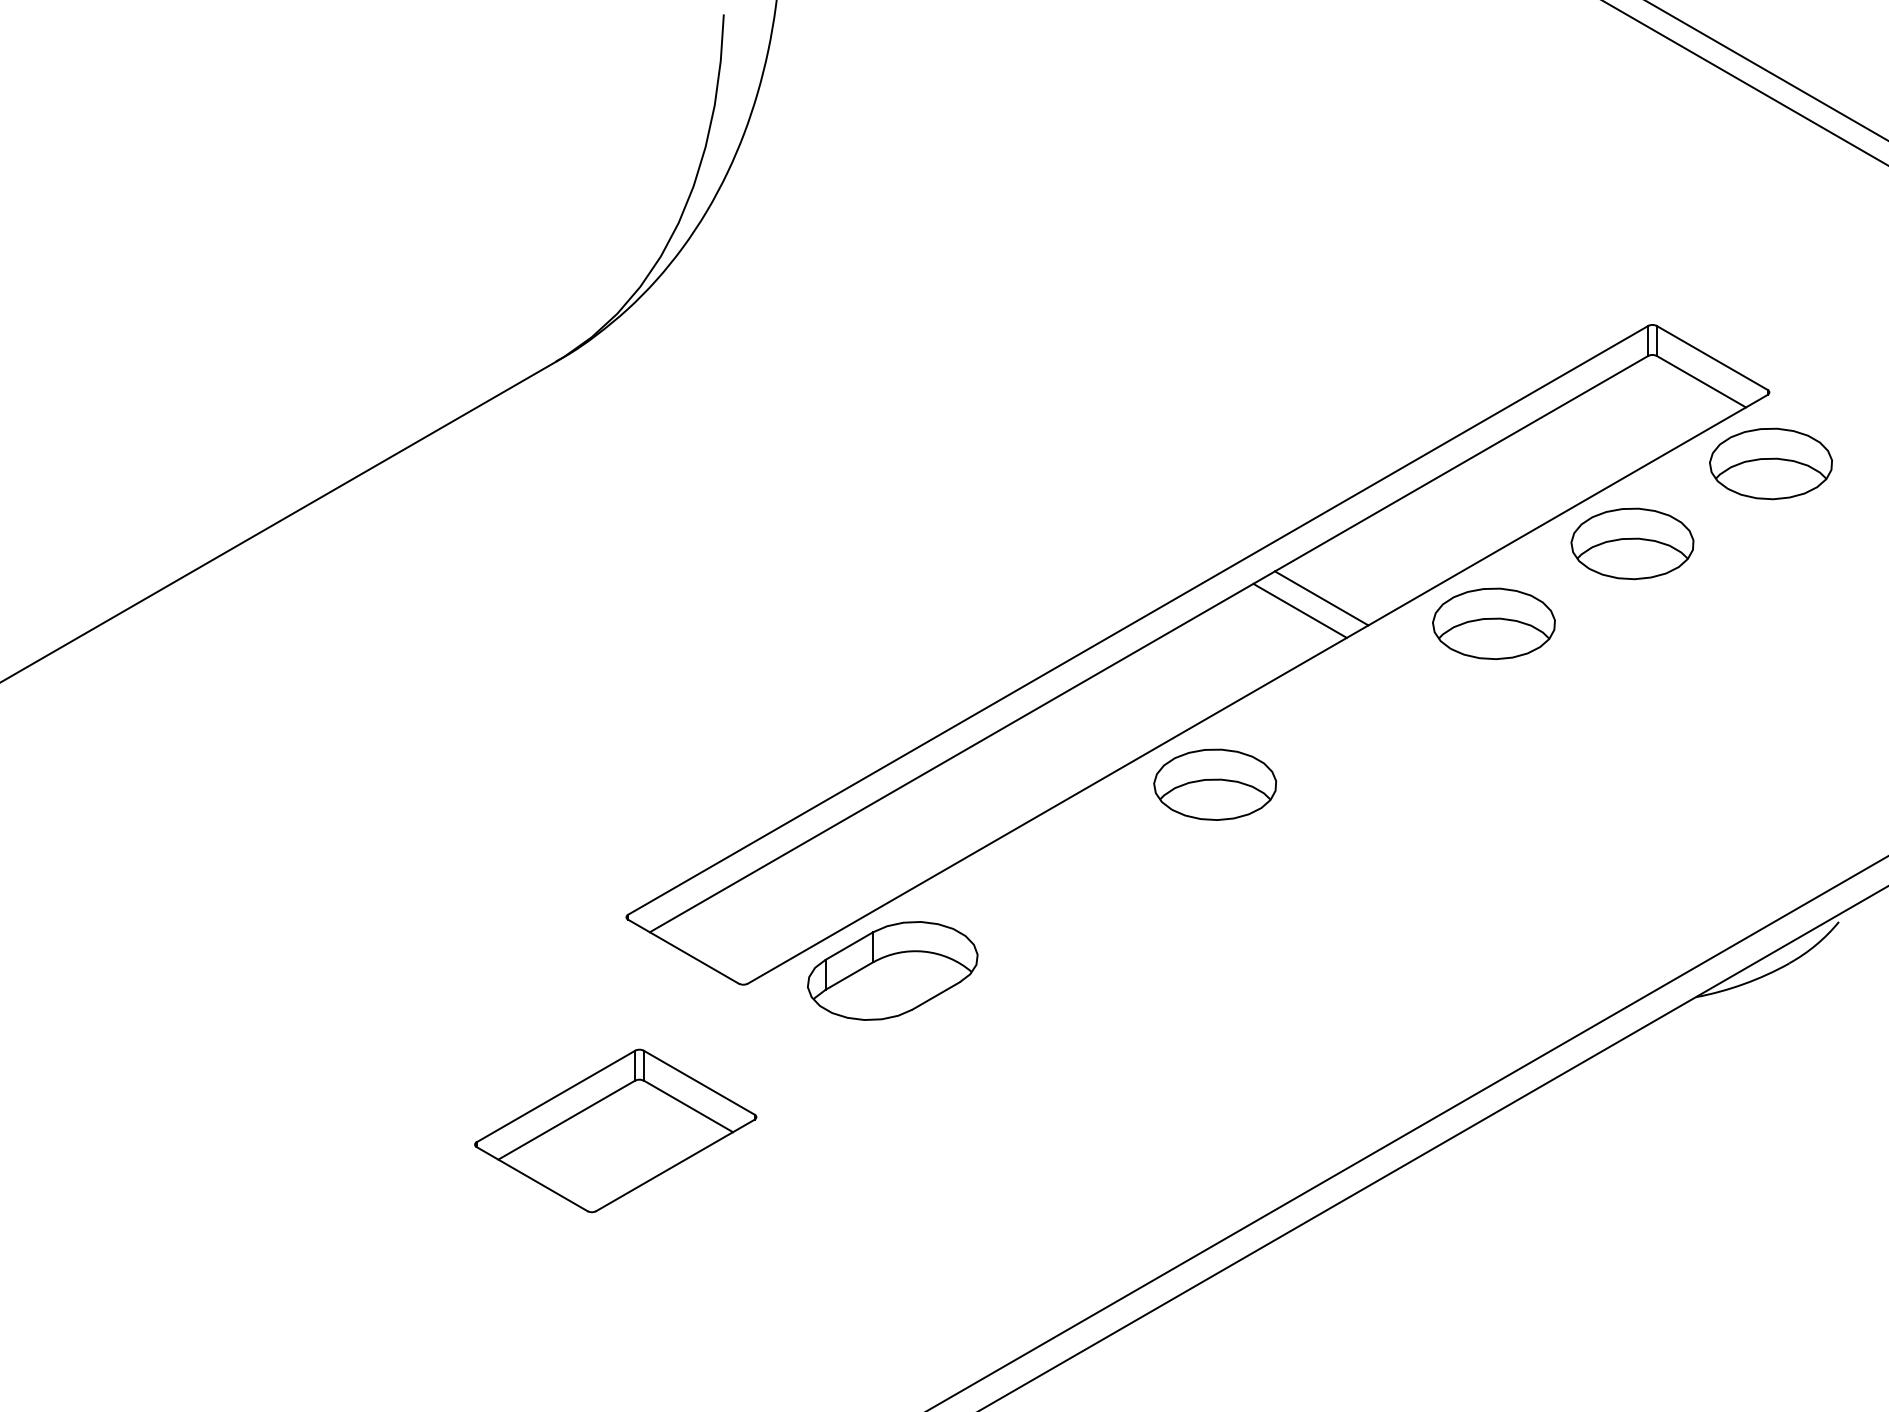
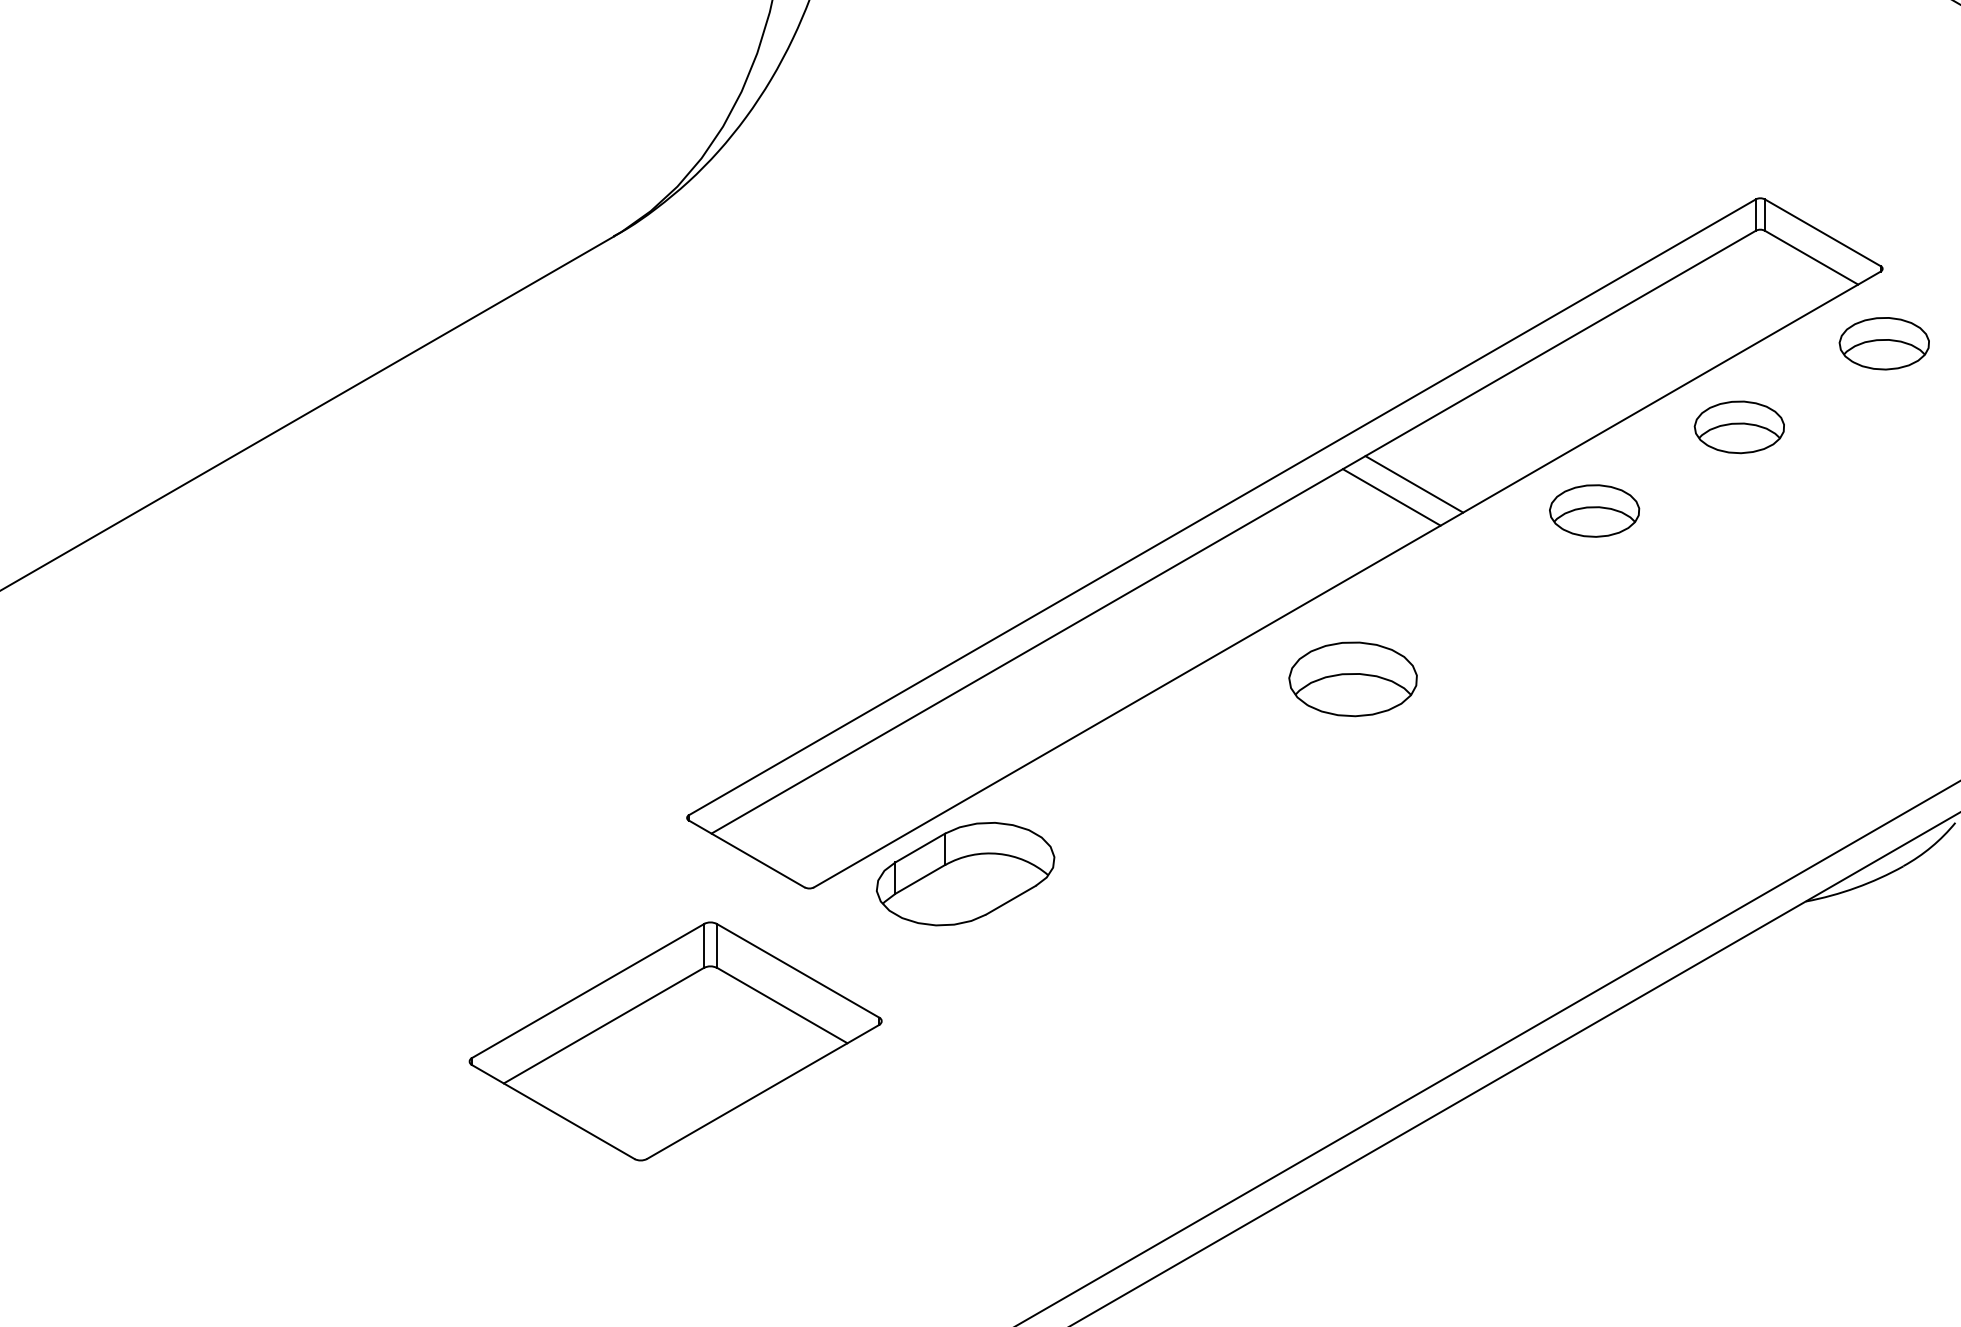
part: (1770, 463) -> (1883, 343), size x0.7
part: (1632, 543) -> (1739, 426), size x0.7
part: (1493, 623) -> (1594, 510), size x0.7
part: (1215, 784) -> (1353, 679), moved
part: (615, 1130) -> (675, 1040), size x1.4

